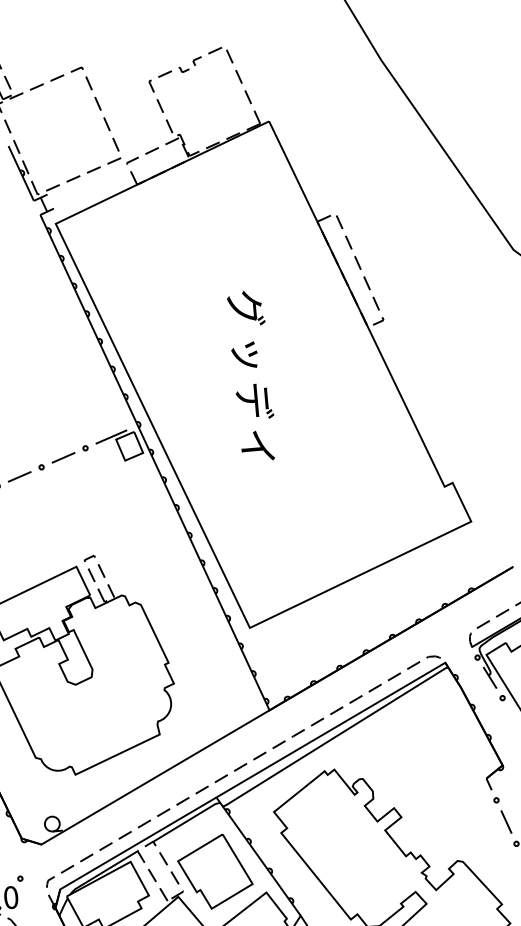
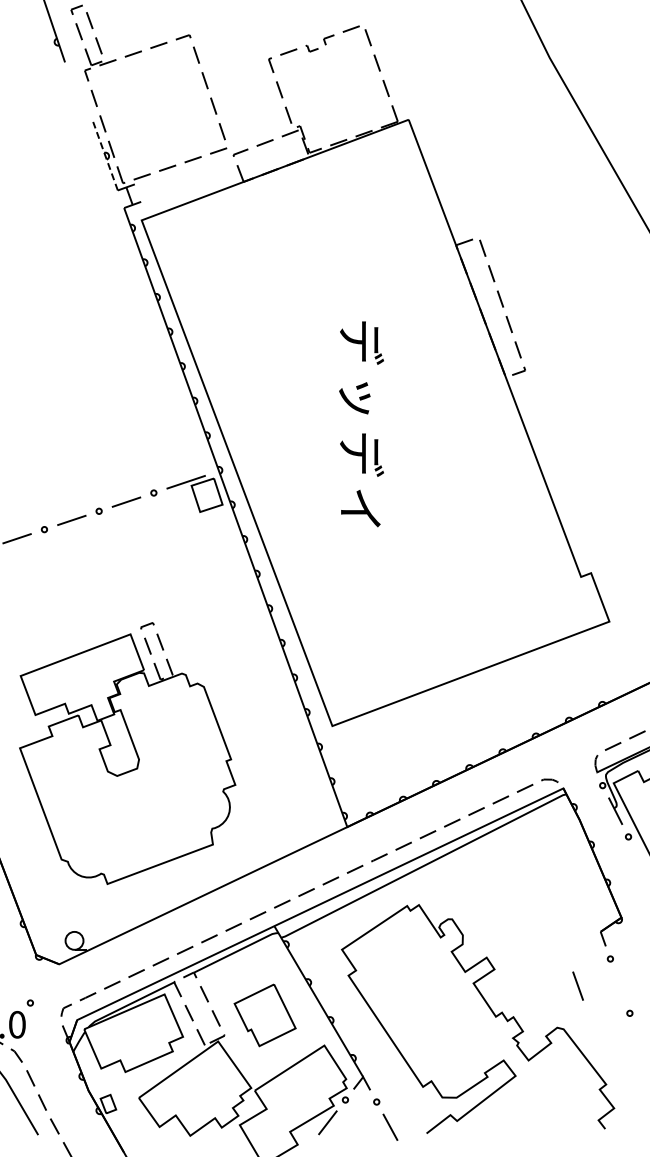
line: (21, 172) -> (105, 155), solid -> dashed
text: (246, 308) -> (361, 342), グ -> デ
line: (505, 821) -> (577, 985), moved
part: (214, 872) -> (264, 1015), size x0.7

